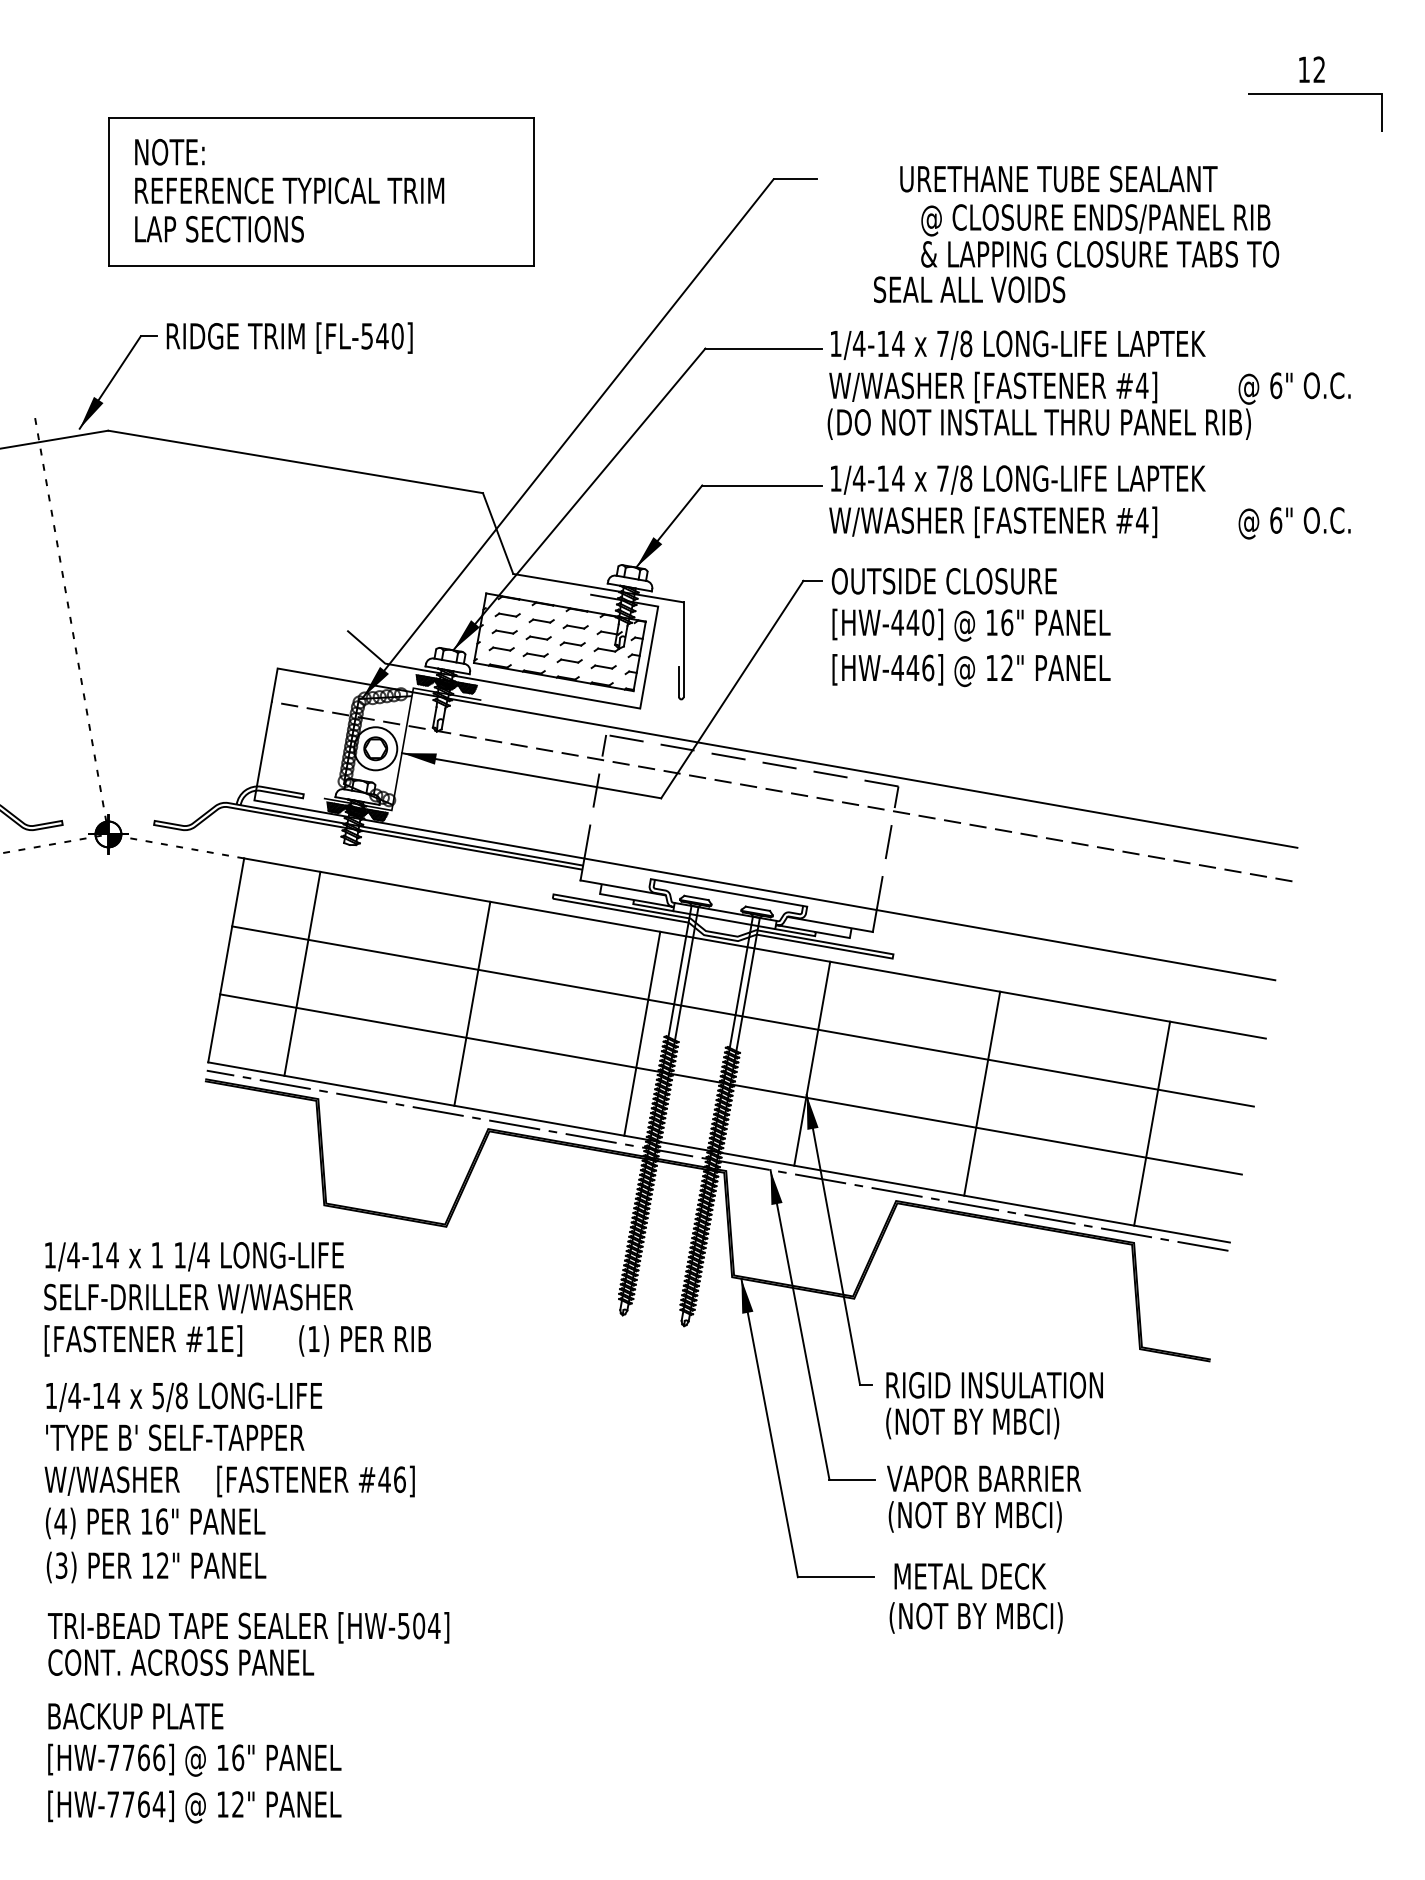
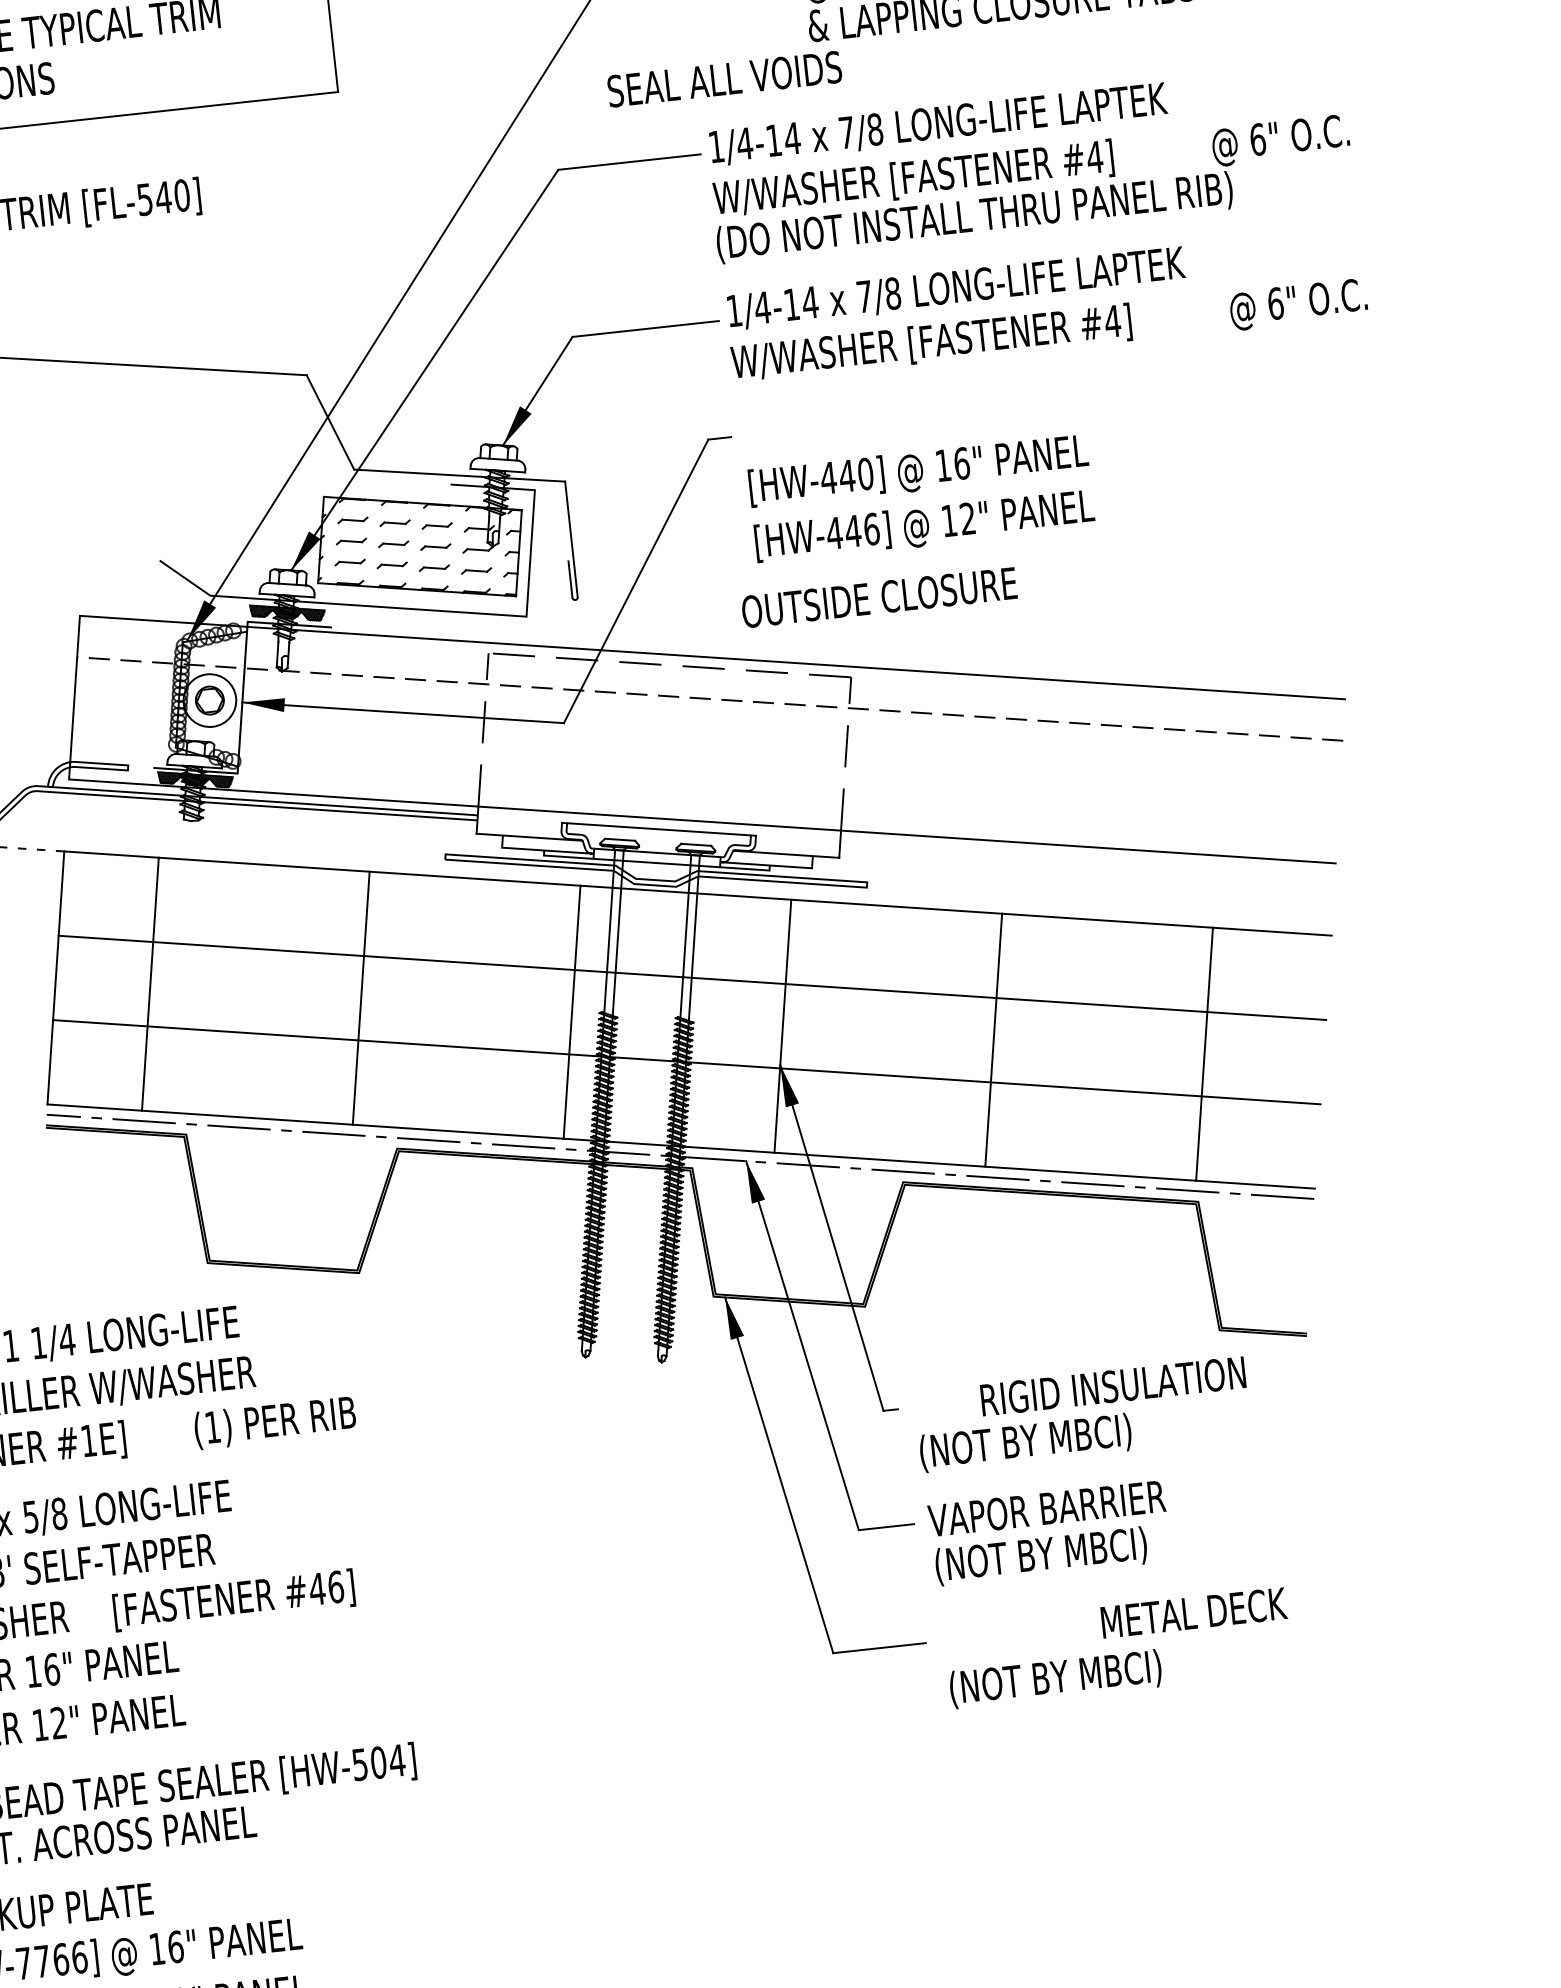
text: (969, 289) -> (724, 79), moved
text: (943, 581) -> (878, 598), moved
text: (994, 1385) -> (1113, 1386), moved
text: (970, 1576) -> (1194, 1613), moved

